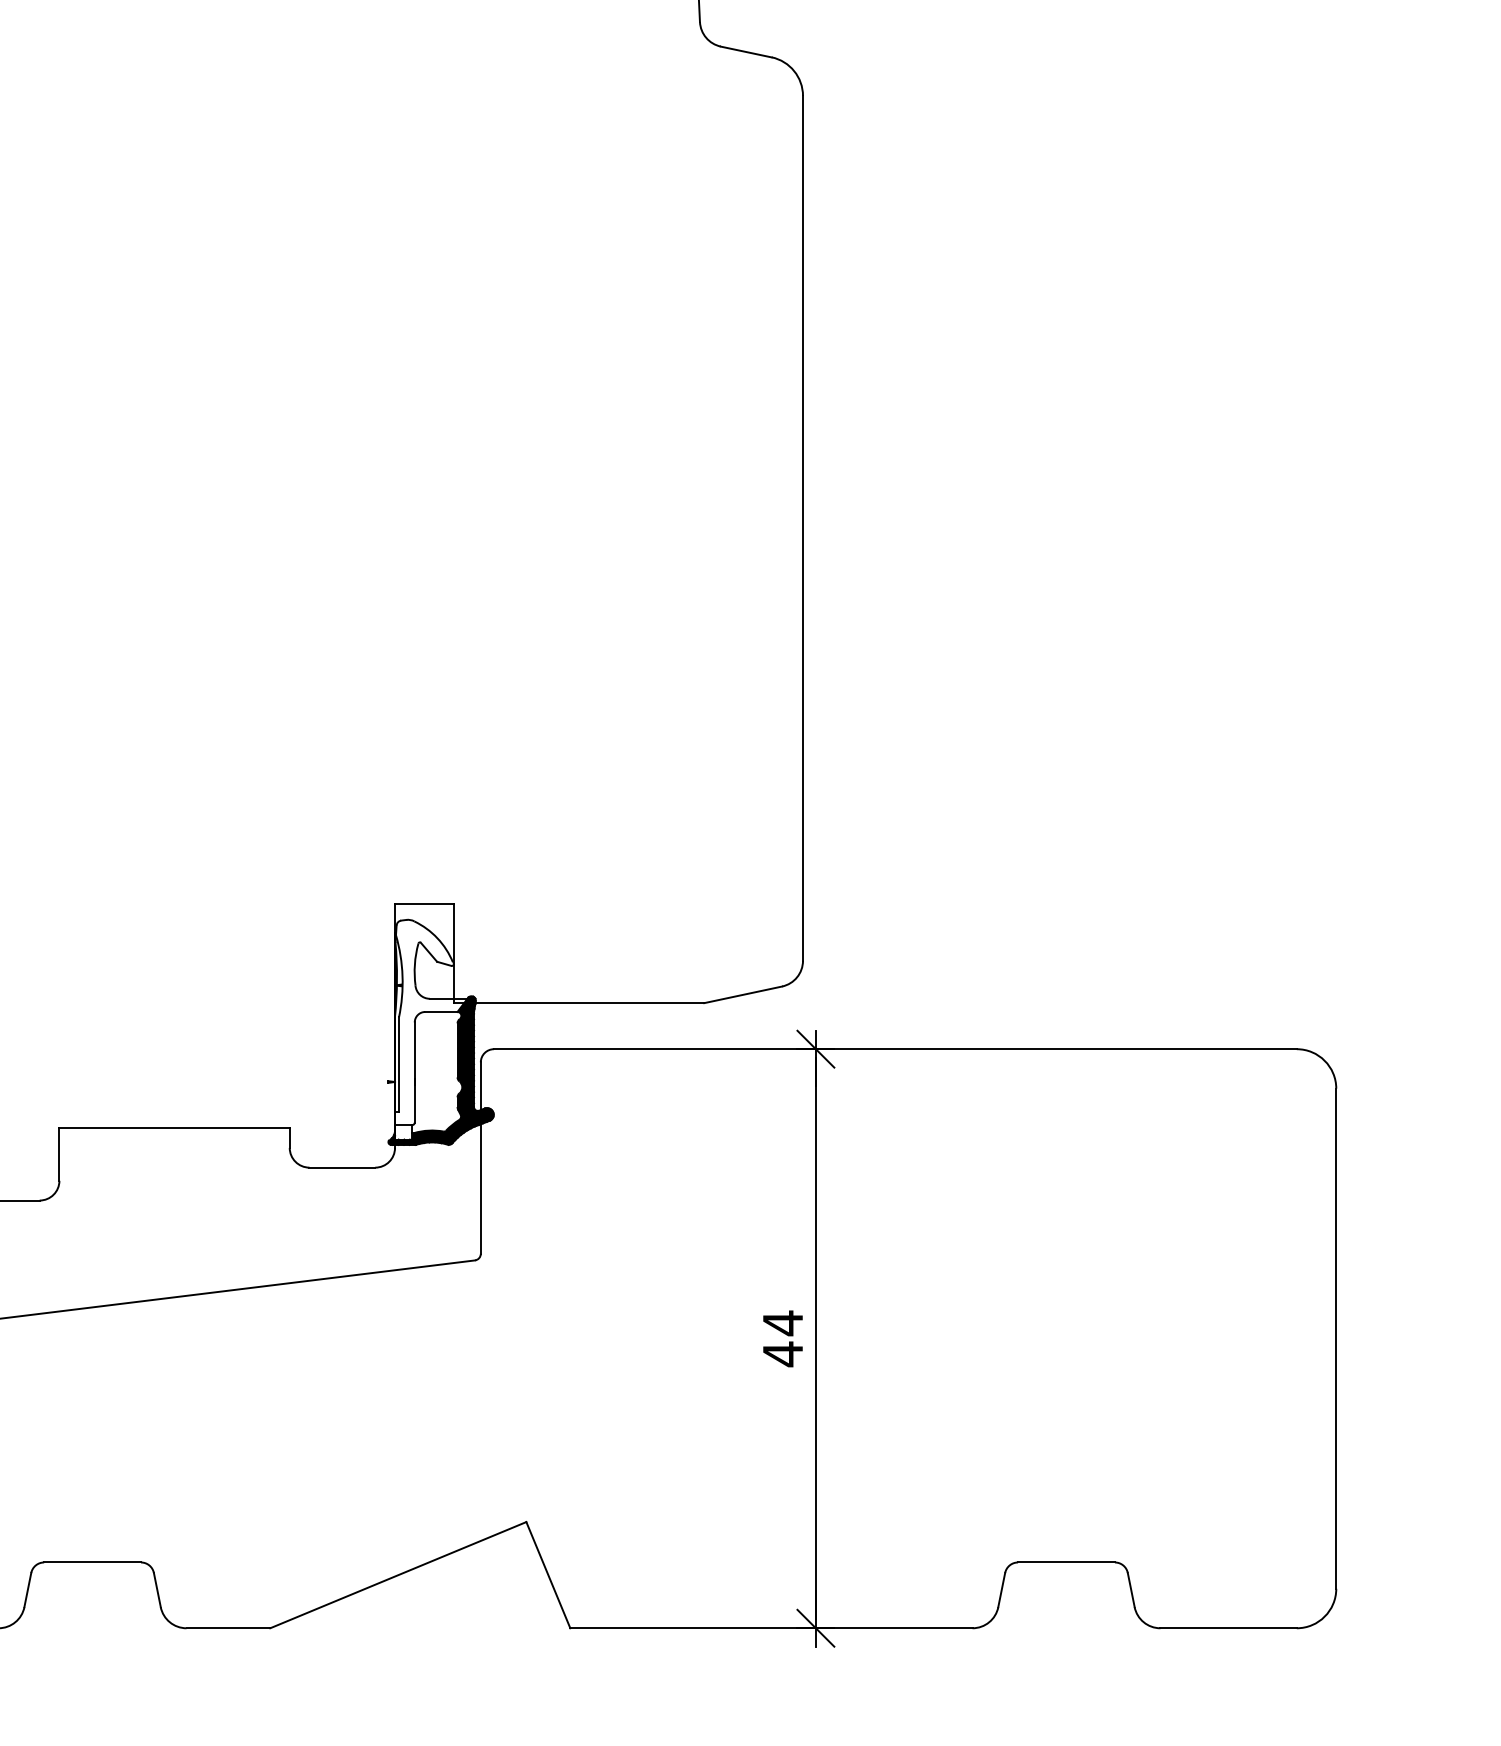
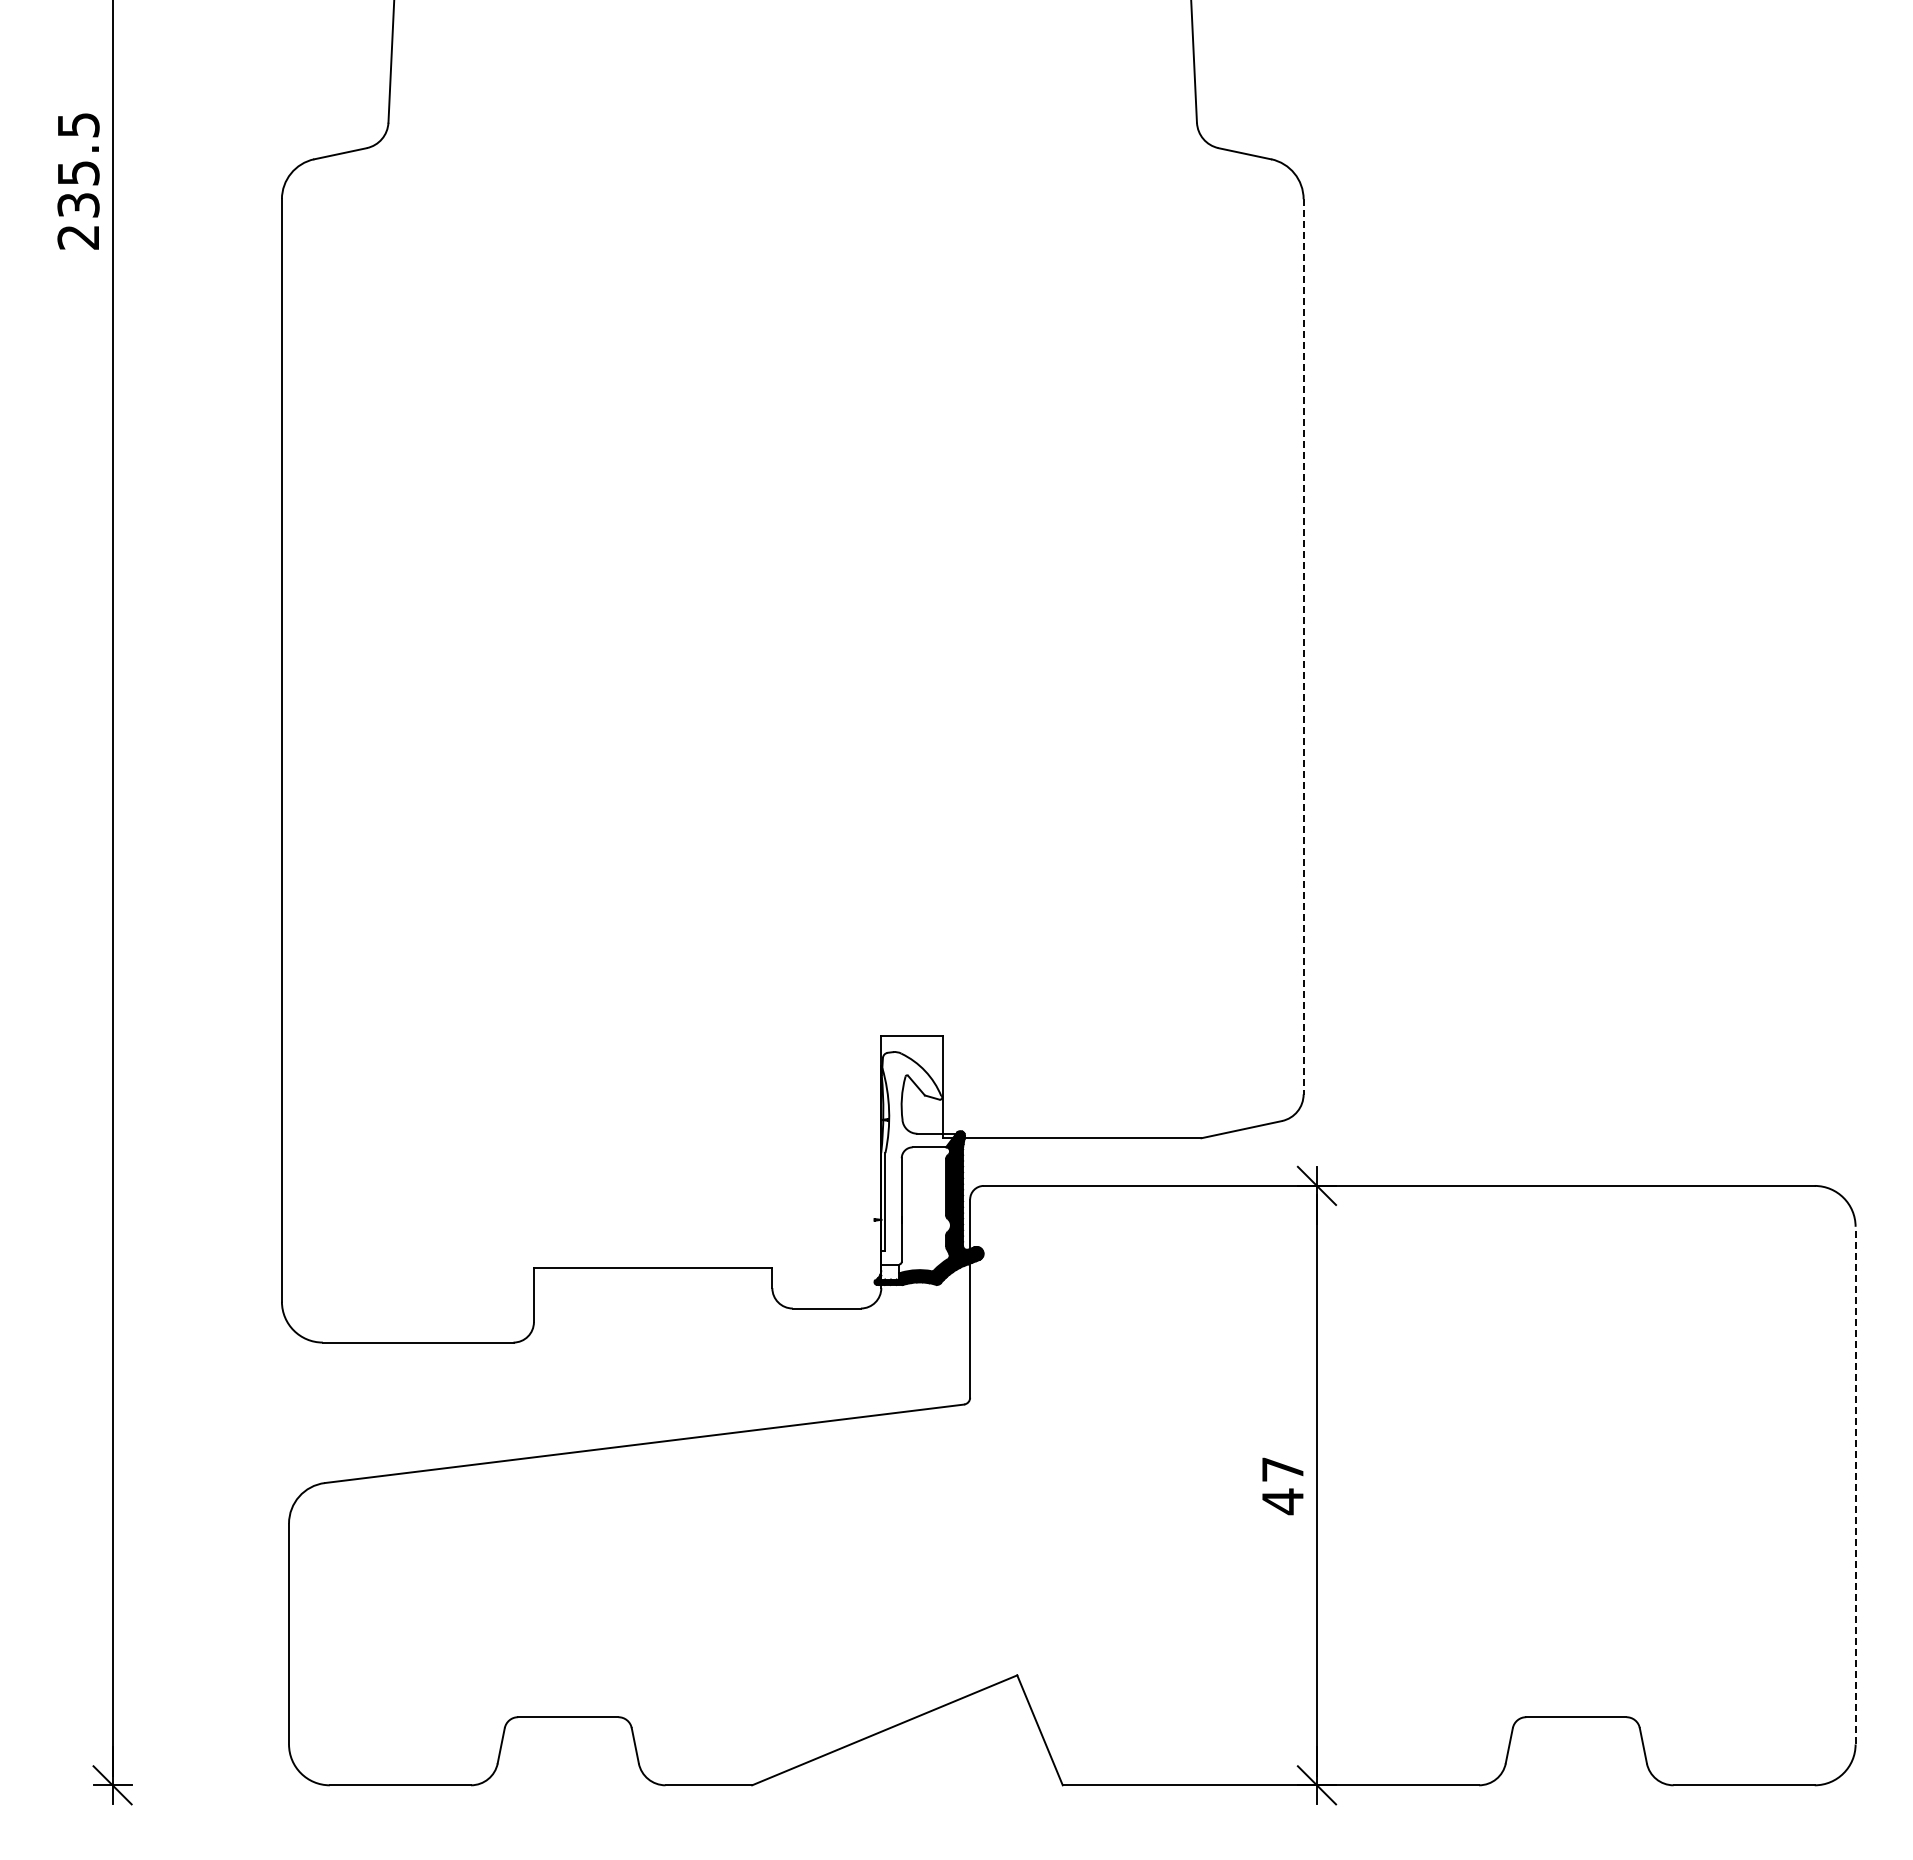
line: (802, 528) -> (1303, 646), solid -> dashed
text: (782, 1323) -> (1282, 1469), 44 -> 47
line: (1336, 1338) -> (1855, 1485), solid -> dashed

